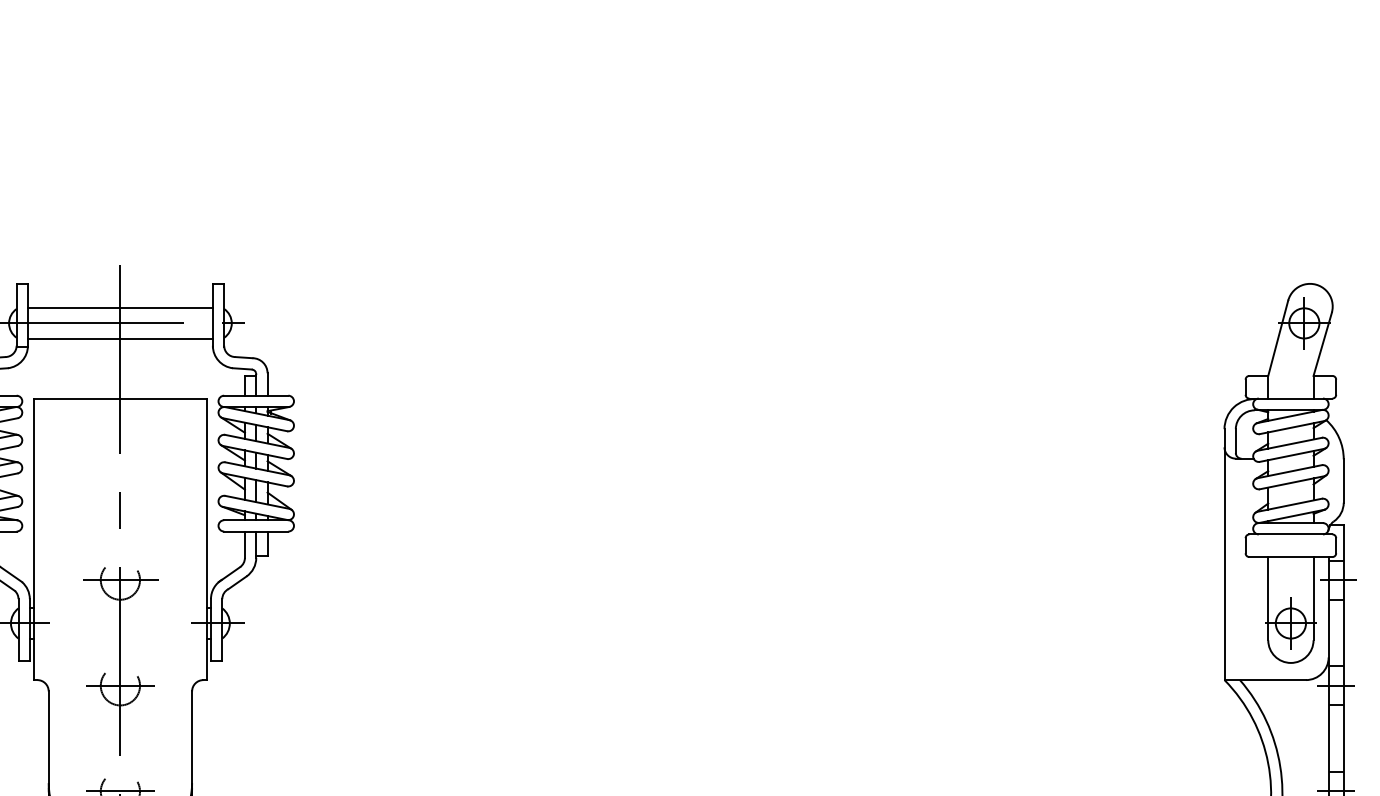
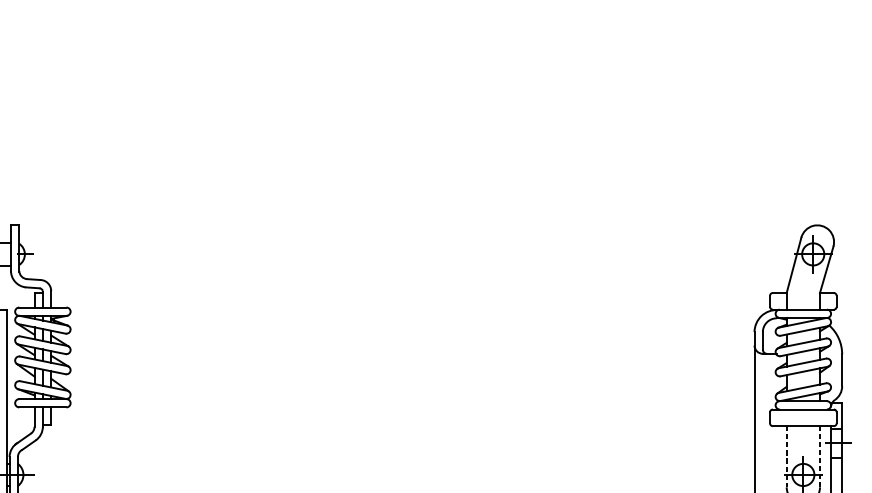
line: (1268, 598) -> (786, 456), solid -> dashed
line: (1313, 598) -> (819, 456), solid -> dashed

